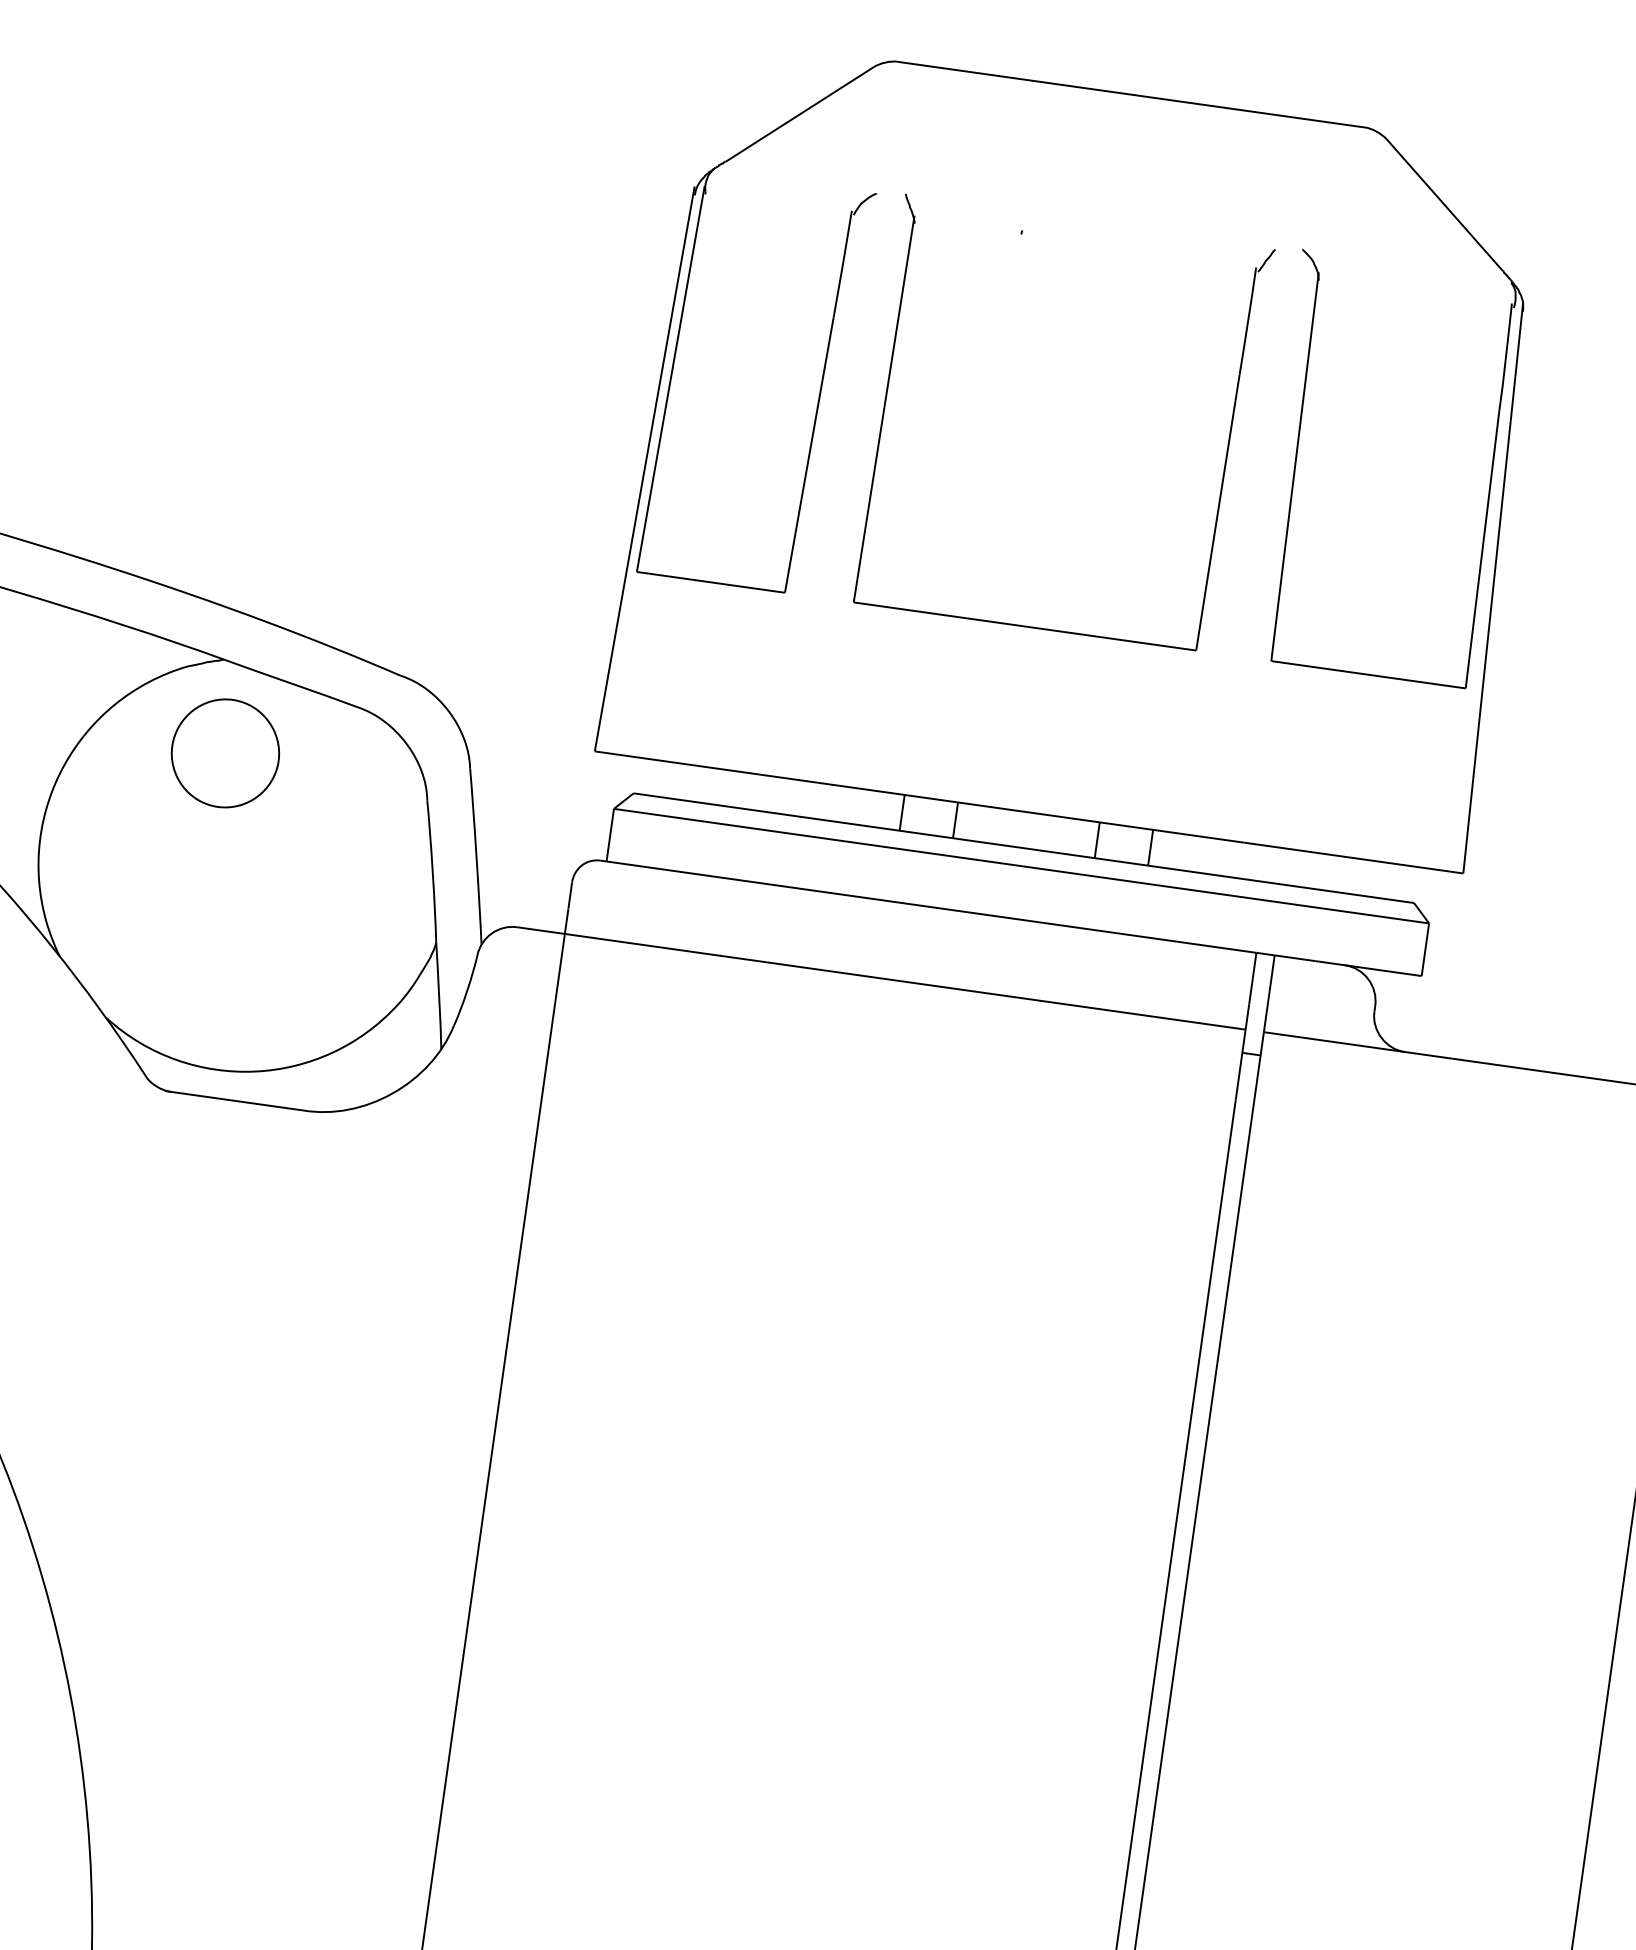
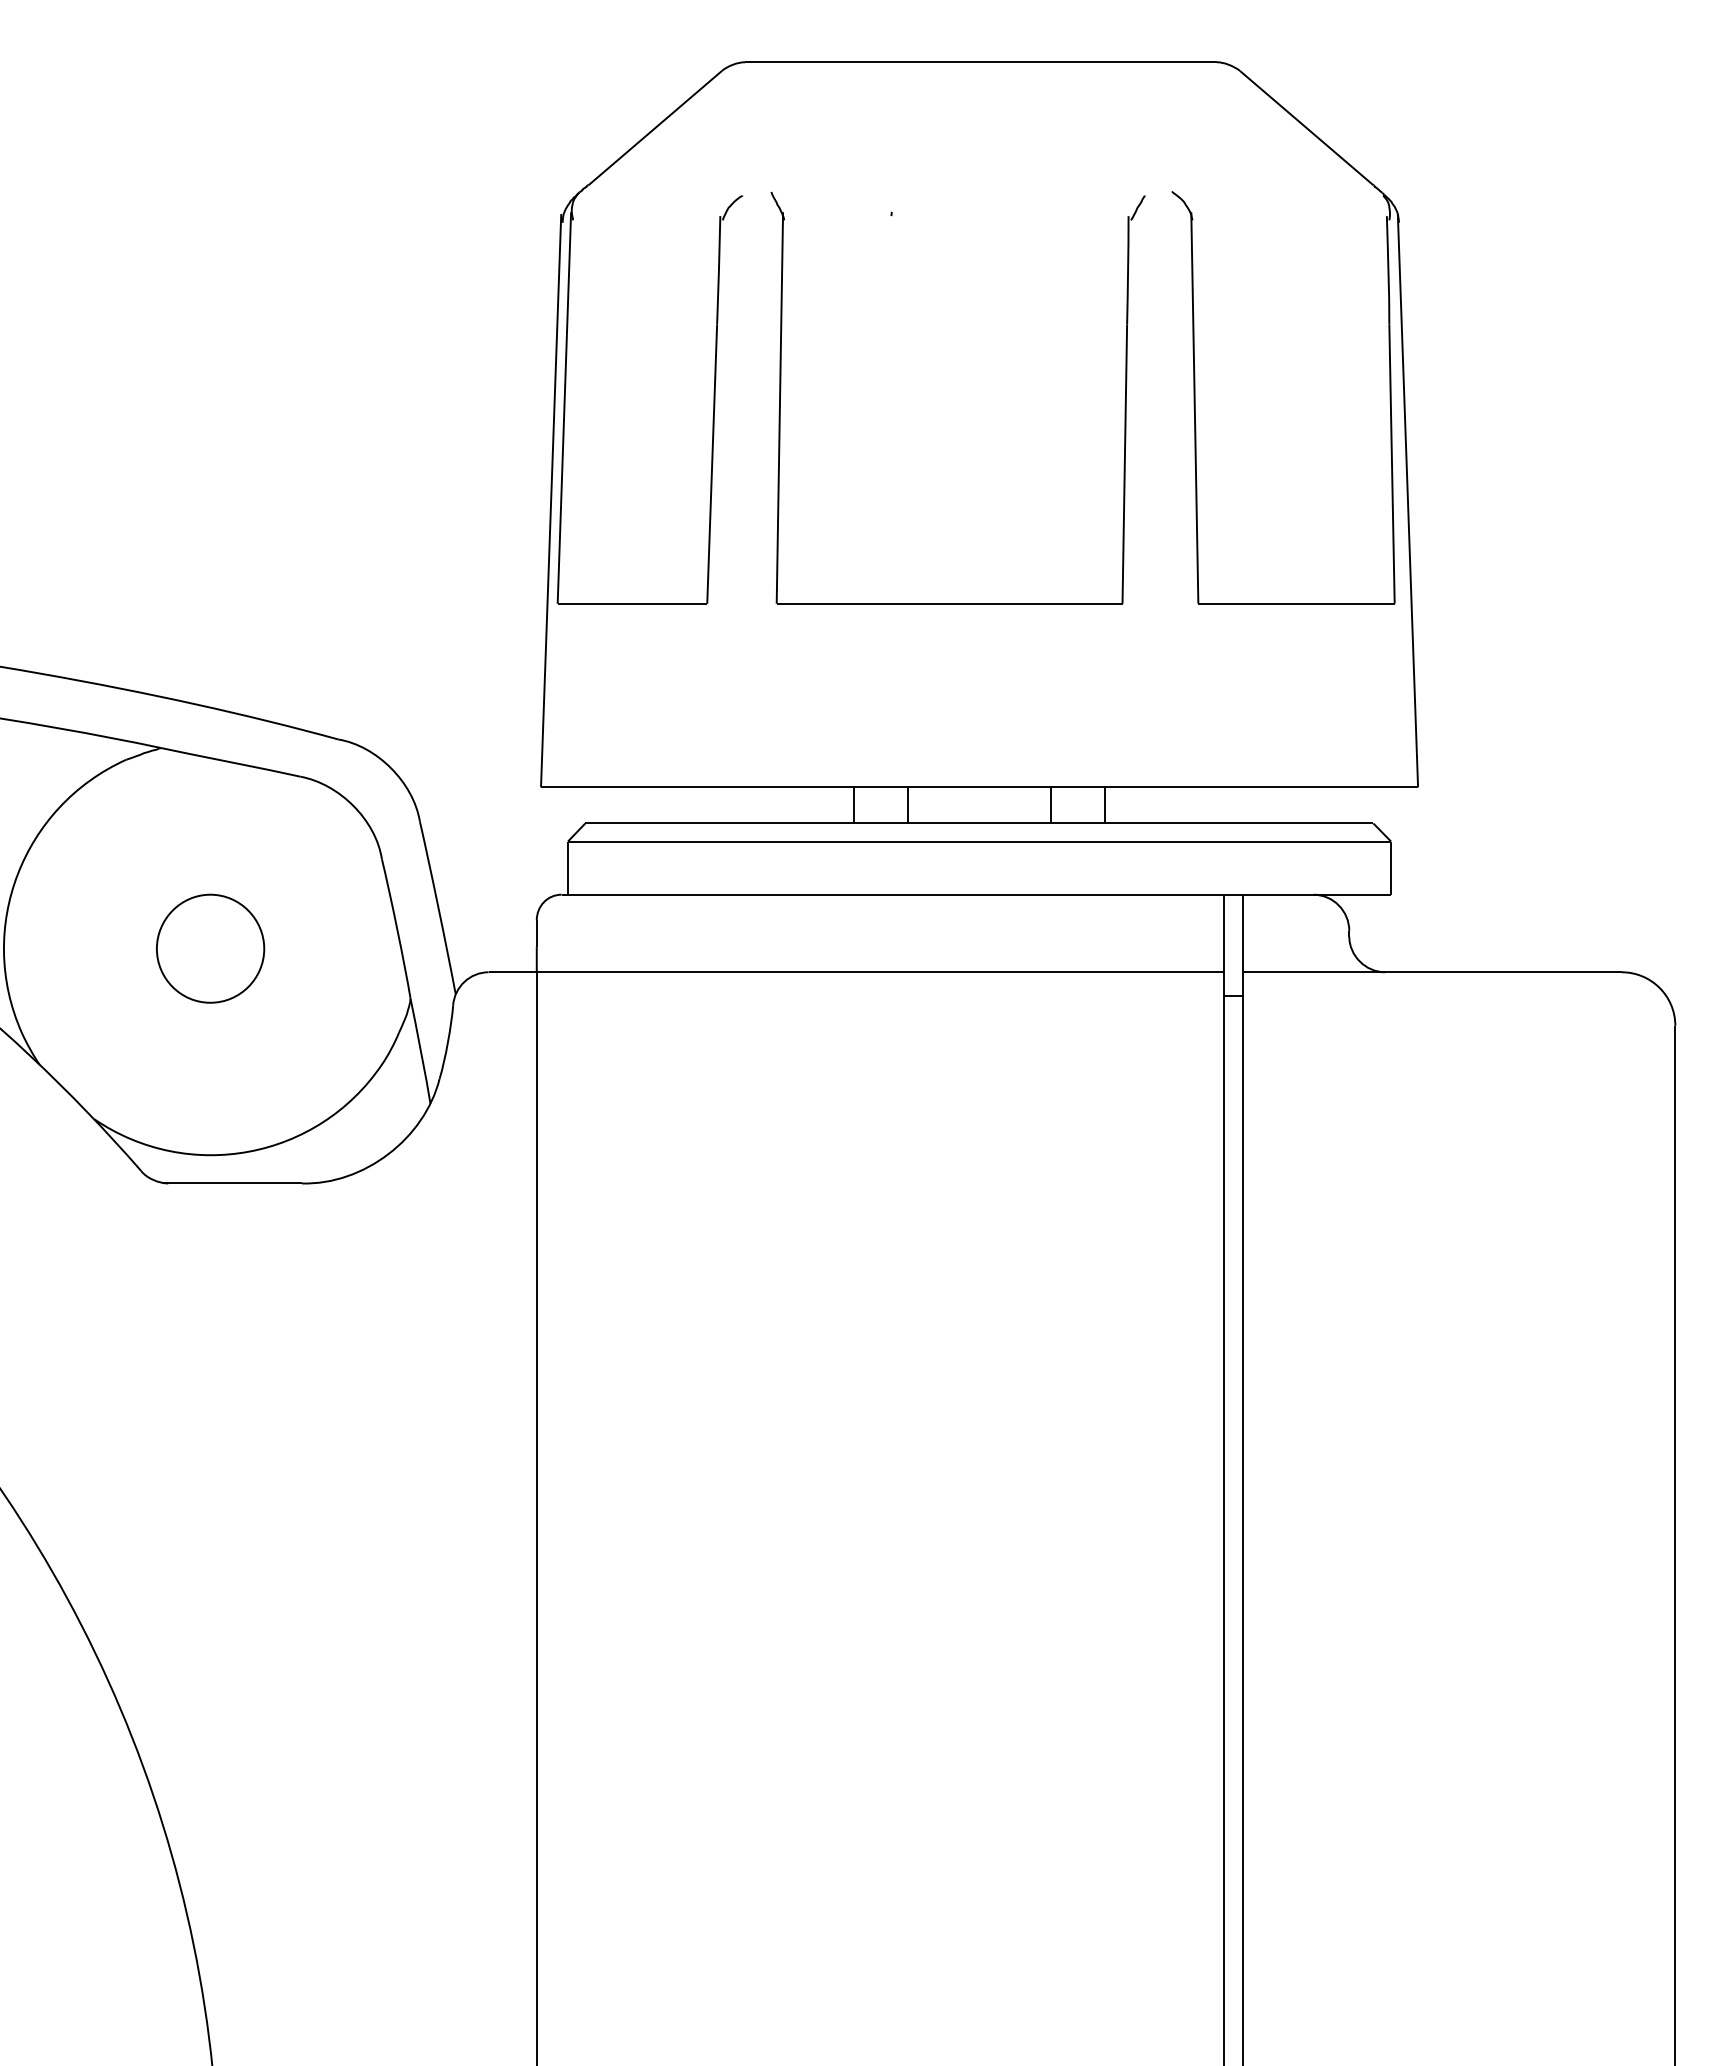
part: (225, 753) -> (210, 948), moved

